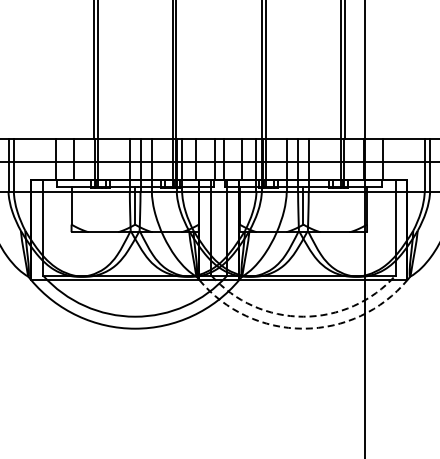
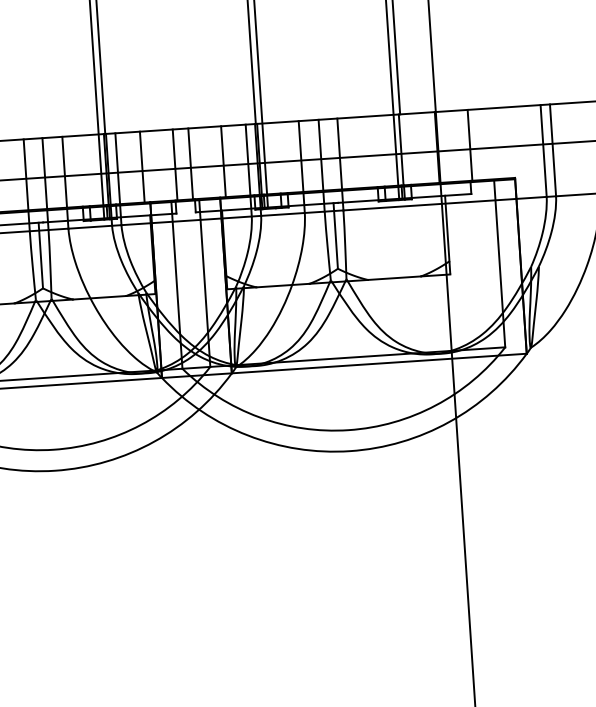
arc: (303, 316) -> (348, 429), dashed -> solid
arc: (303, 328) -> (350, 450), dashed -> solid

